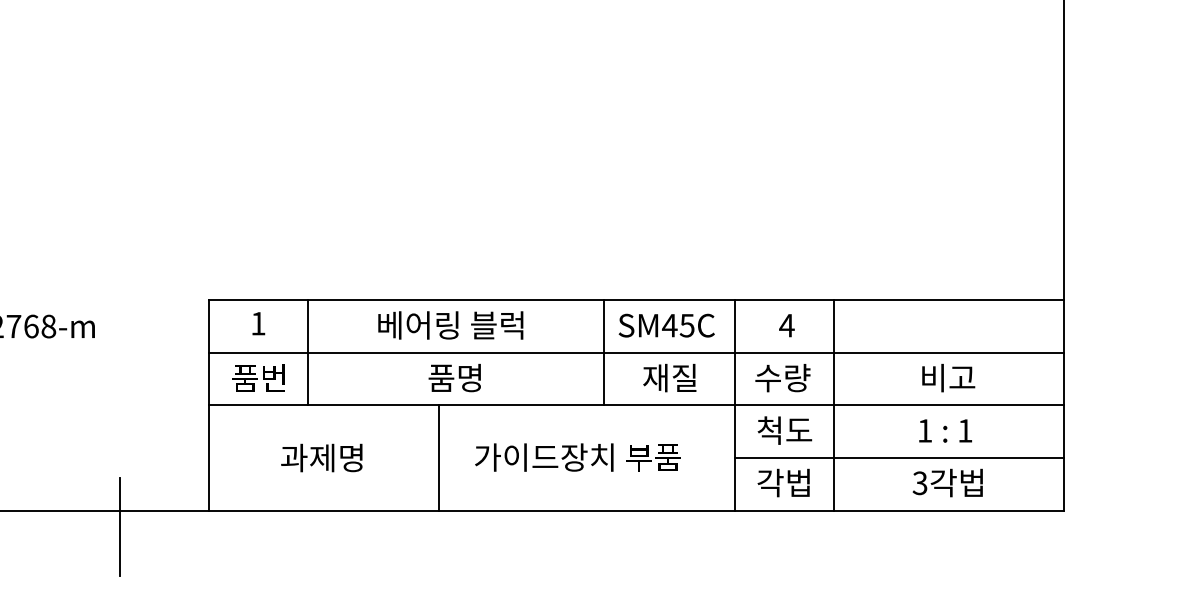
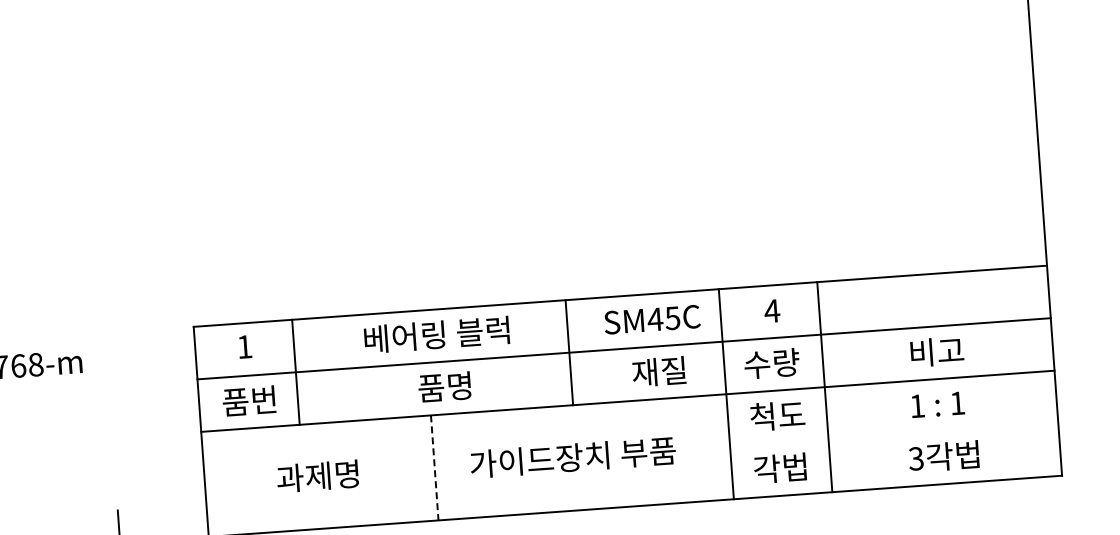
line: (603, 352) -> (569, 352), moved
line: (439, 457) -> (435, 467), solid -> dashed
line: (899, 457) -> (893, 434), removed

